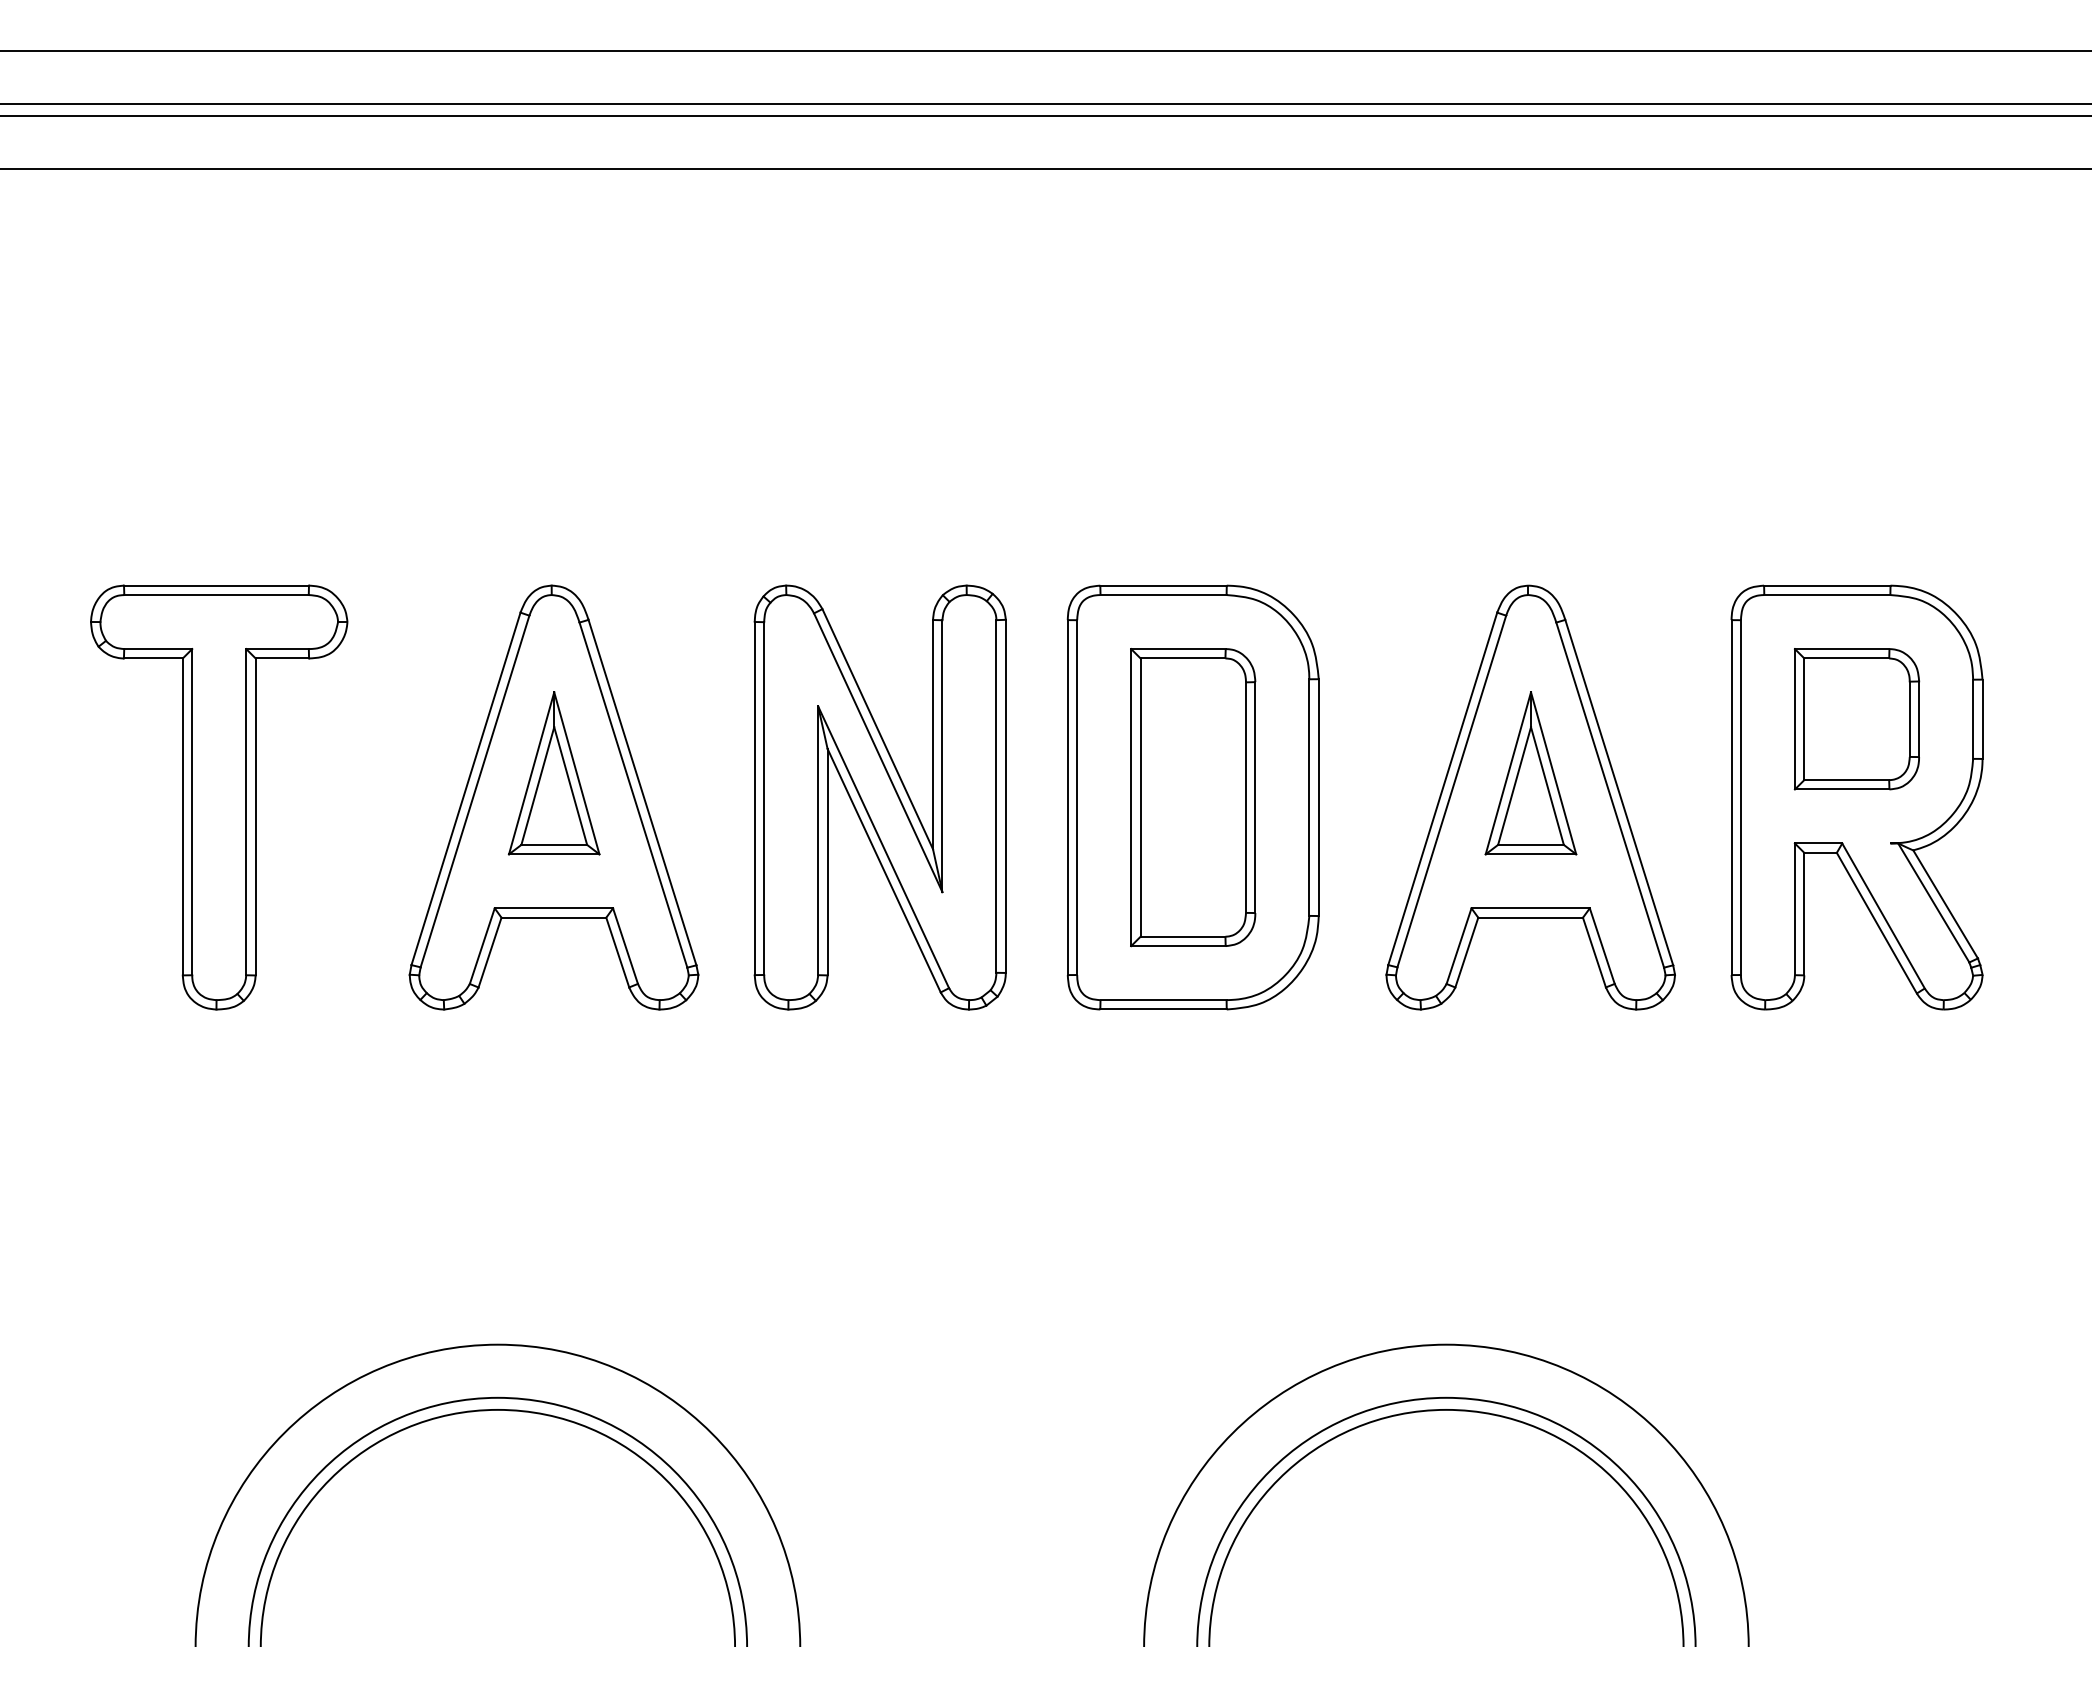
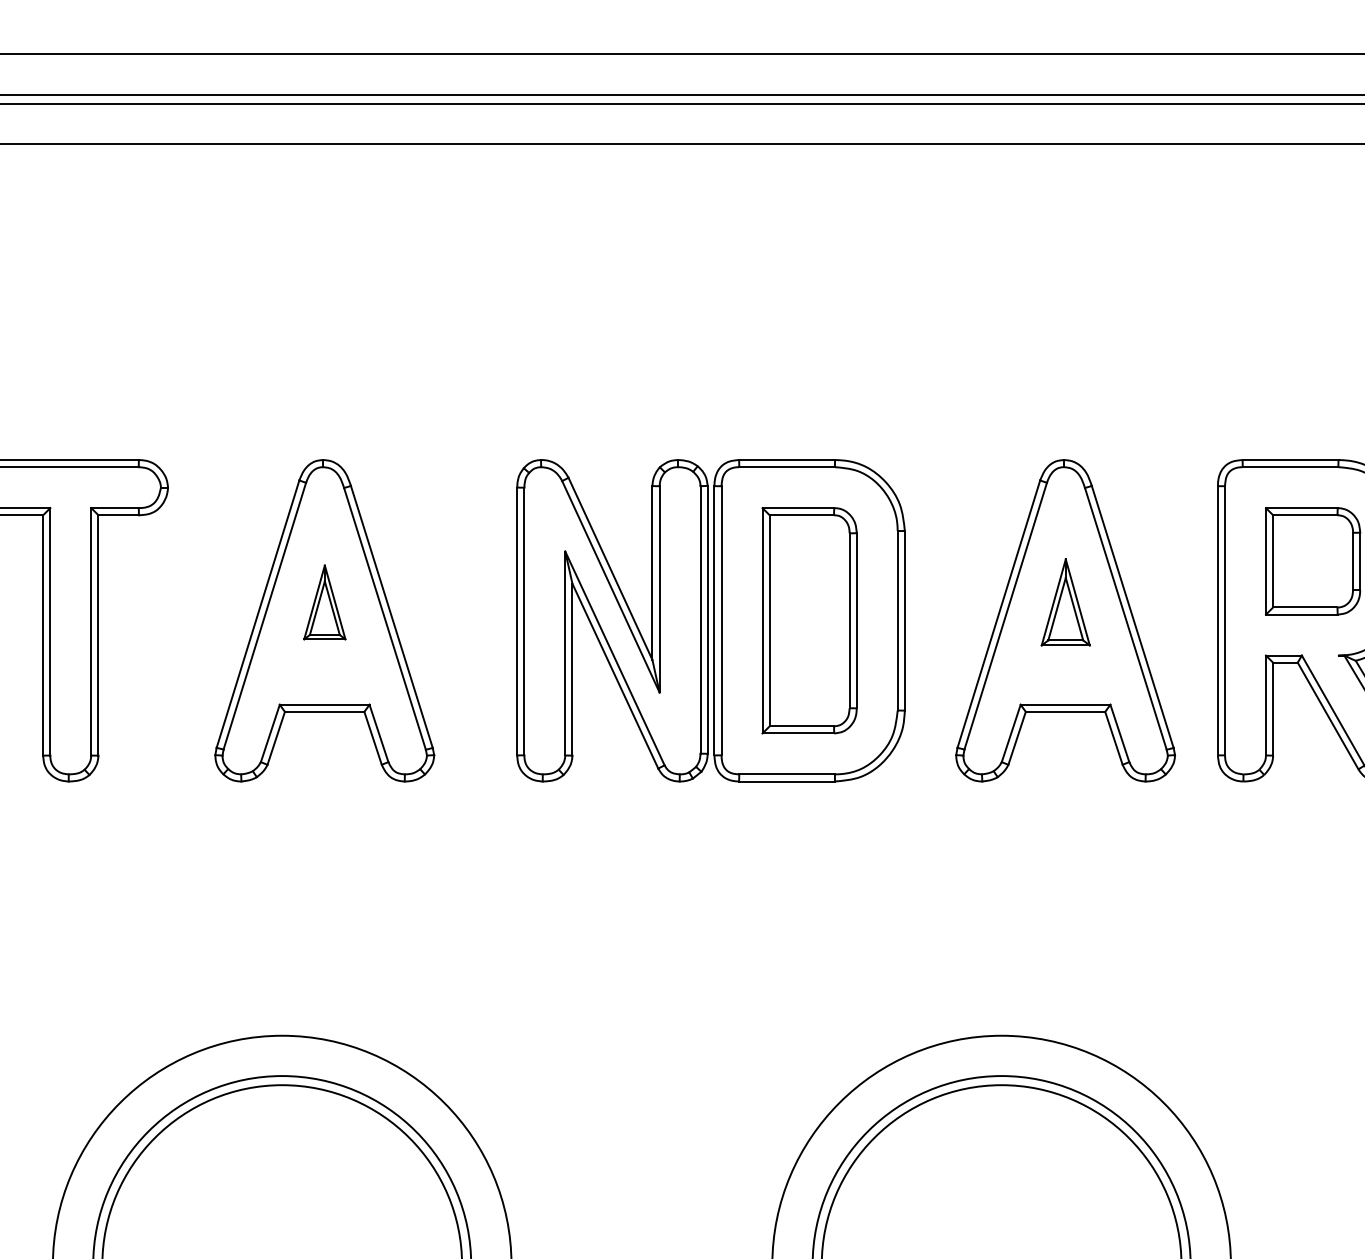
part: (553, 773) -> (324, 602), size x0.6
part: (1530, 773) -> (1065, 602), size x0.7
part: (879, 797) -> (611, 620), moved

